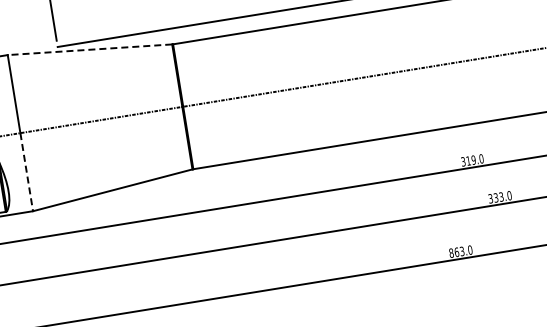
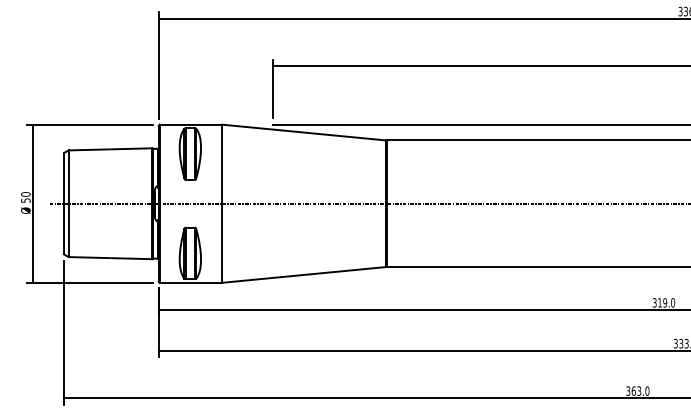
line: (89, 49) -> (303, 132), dashed -> solid
line: (27, 172) -> (222, 243), dashed -> solid
text: (451, 252) -> (628, 390), 863.0 -> 363.0

